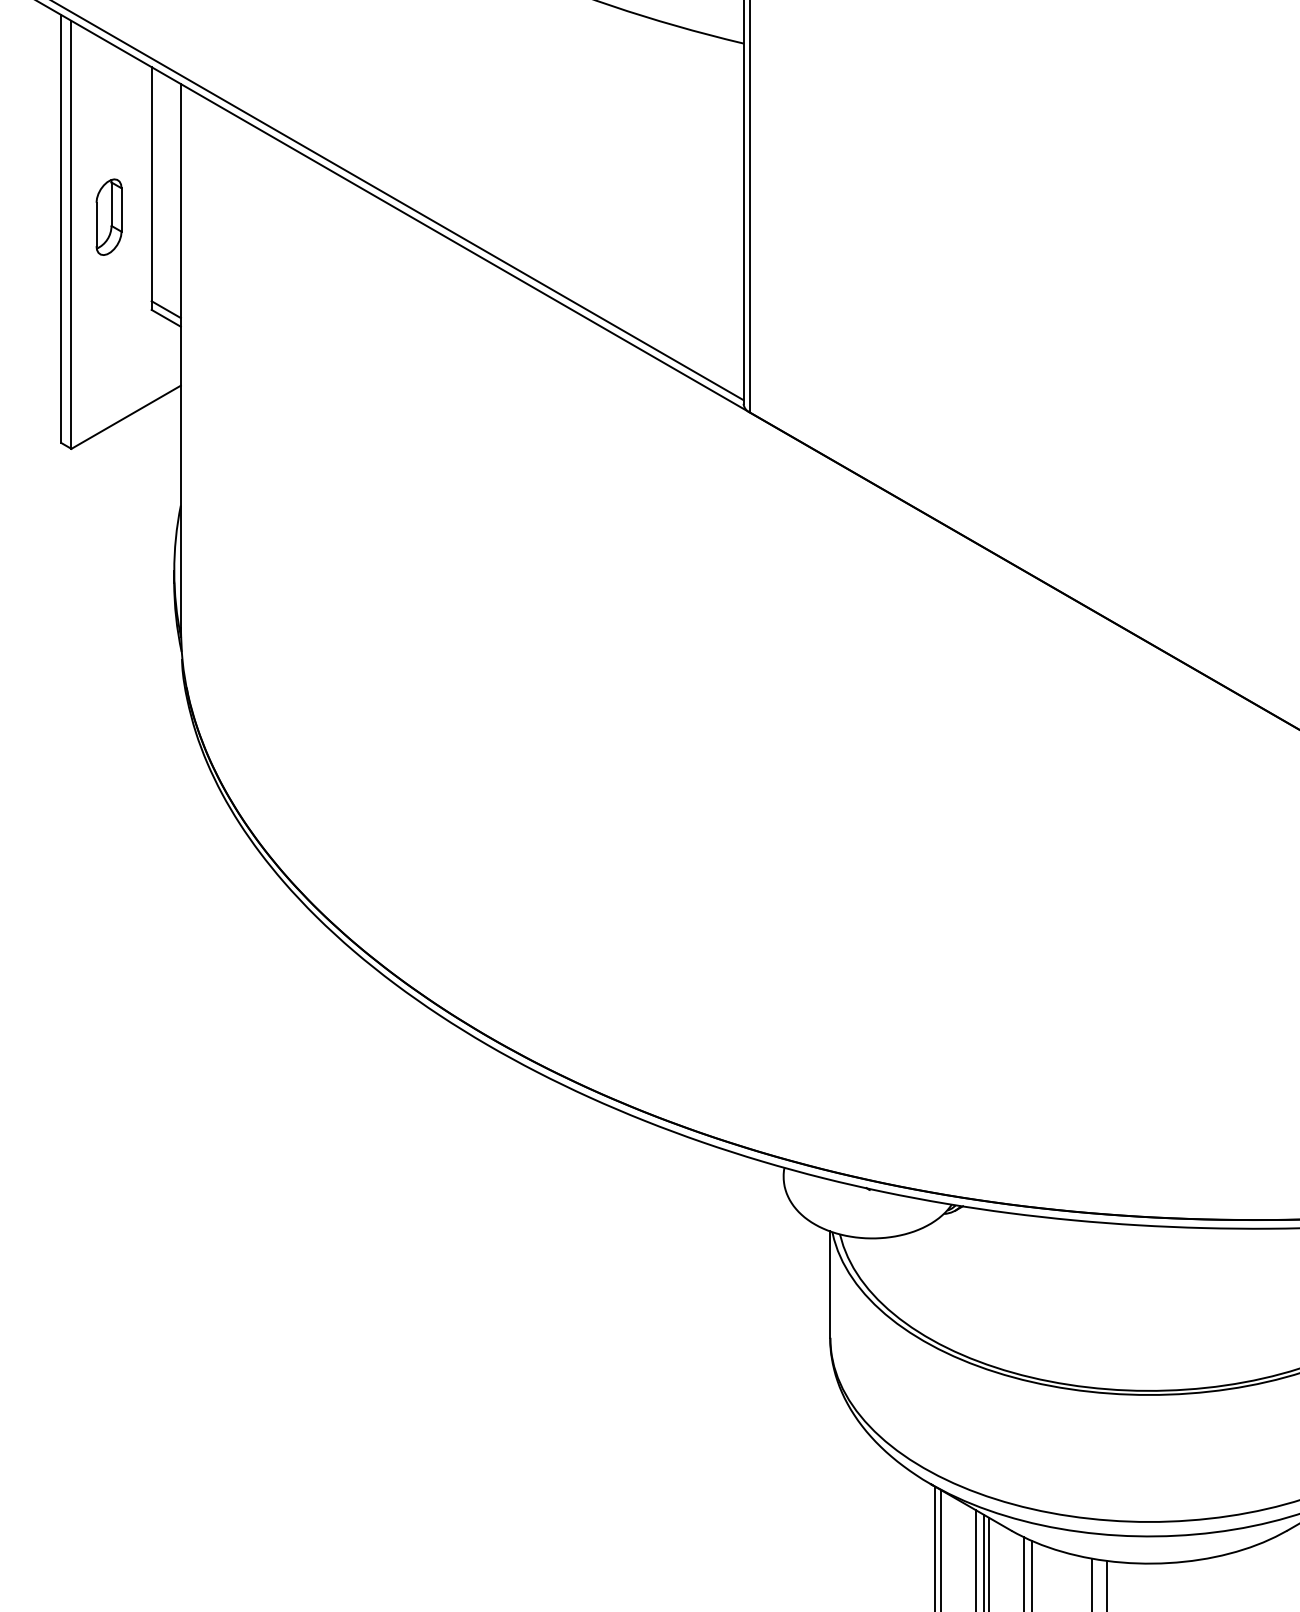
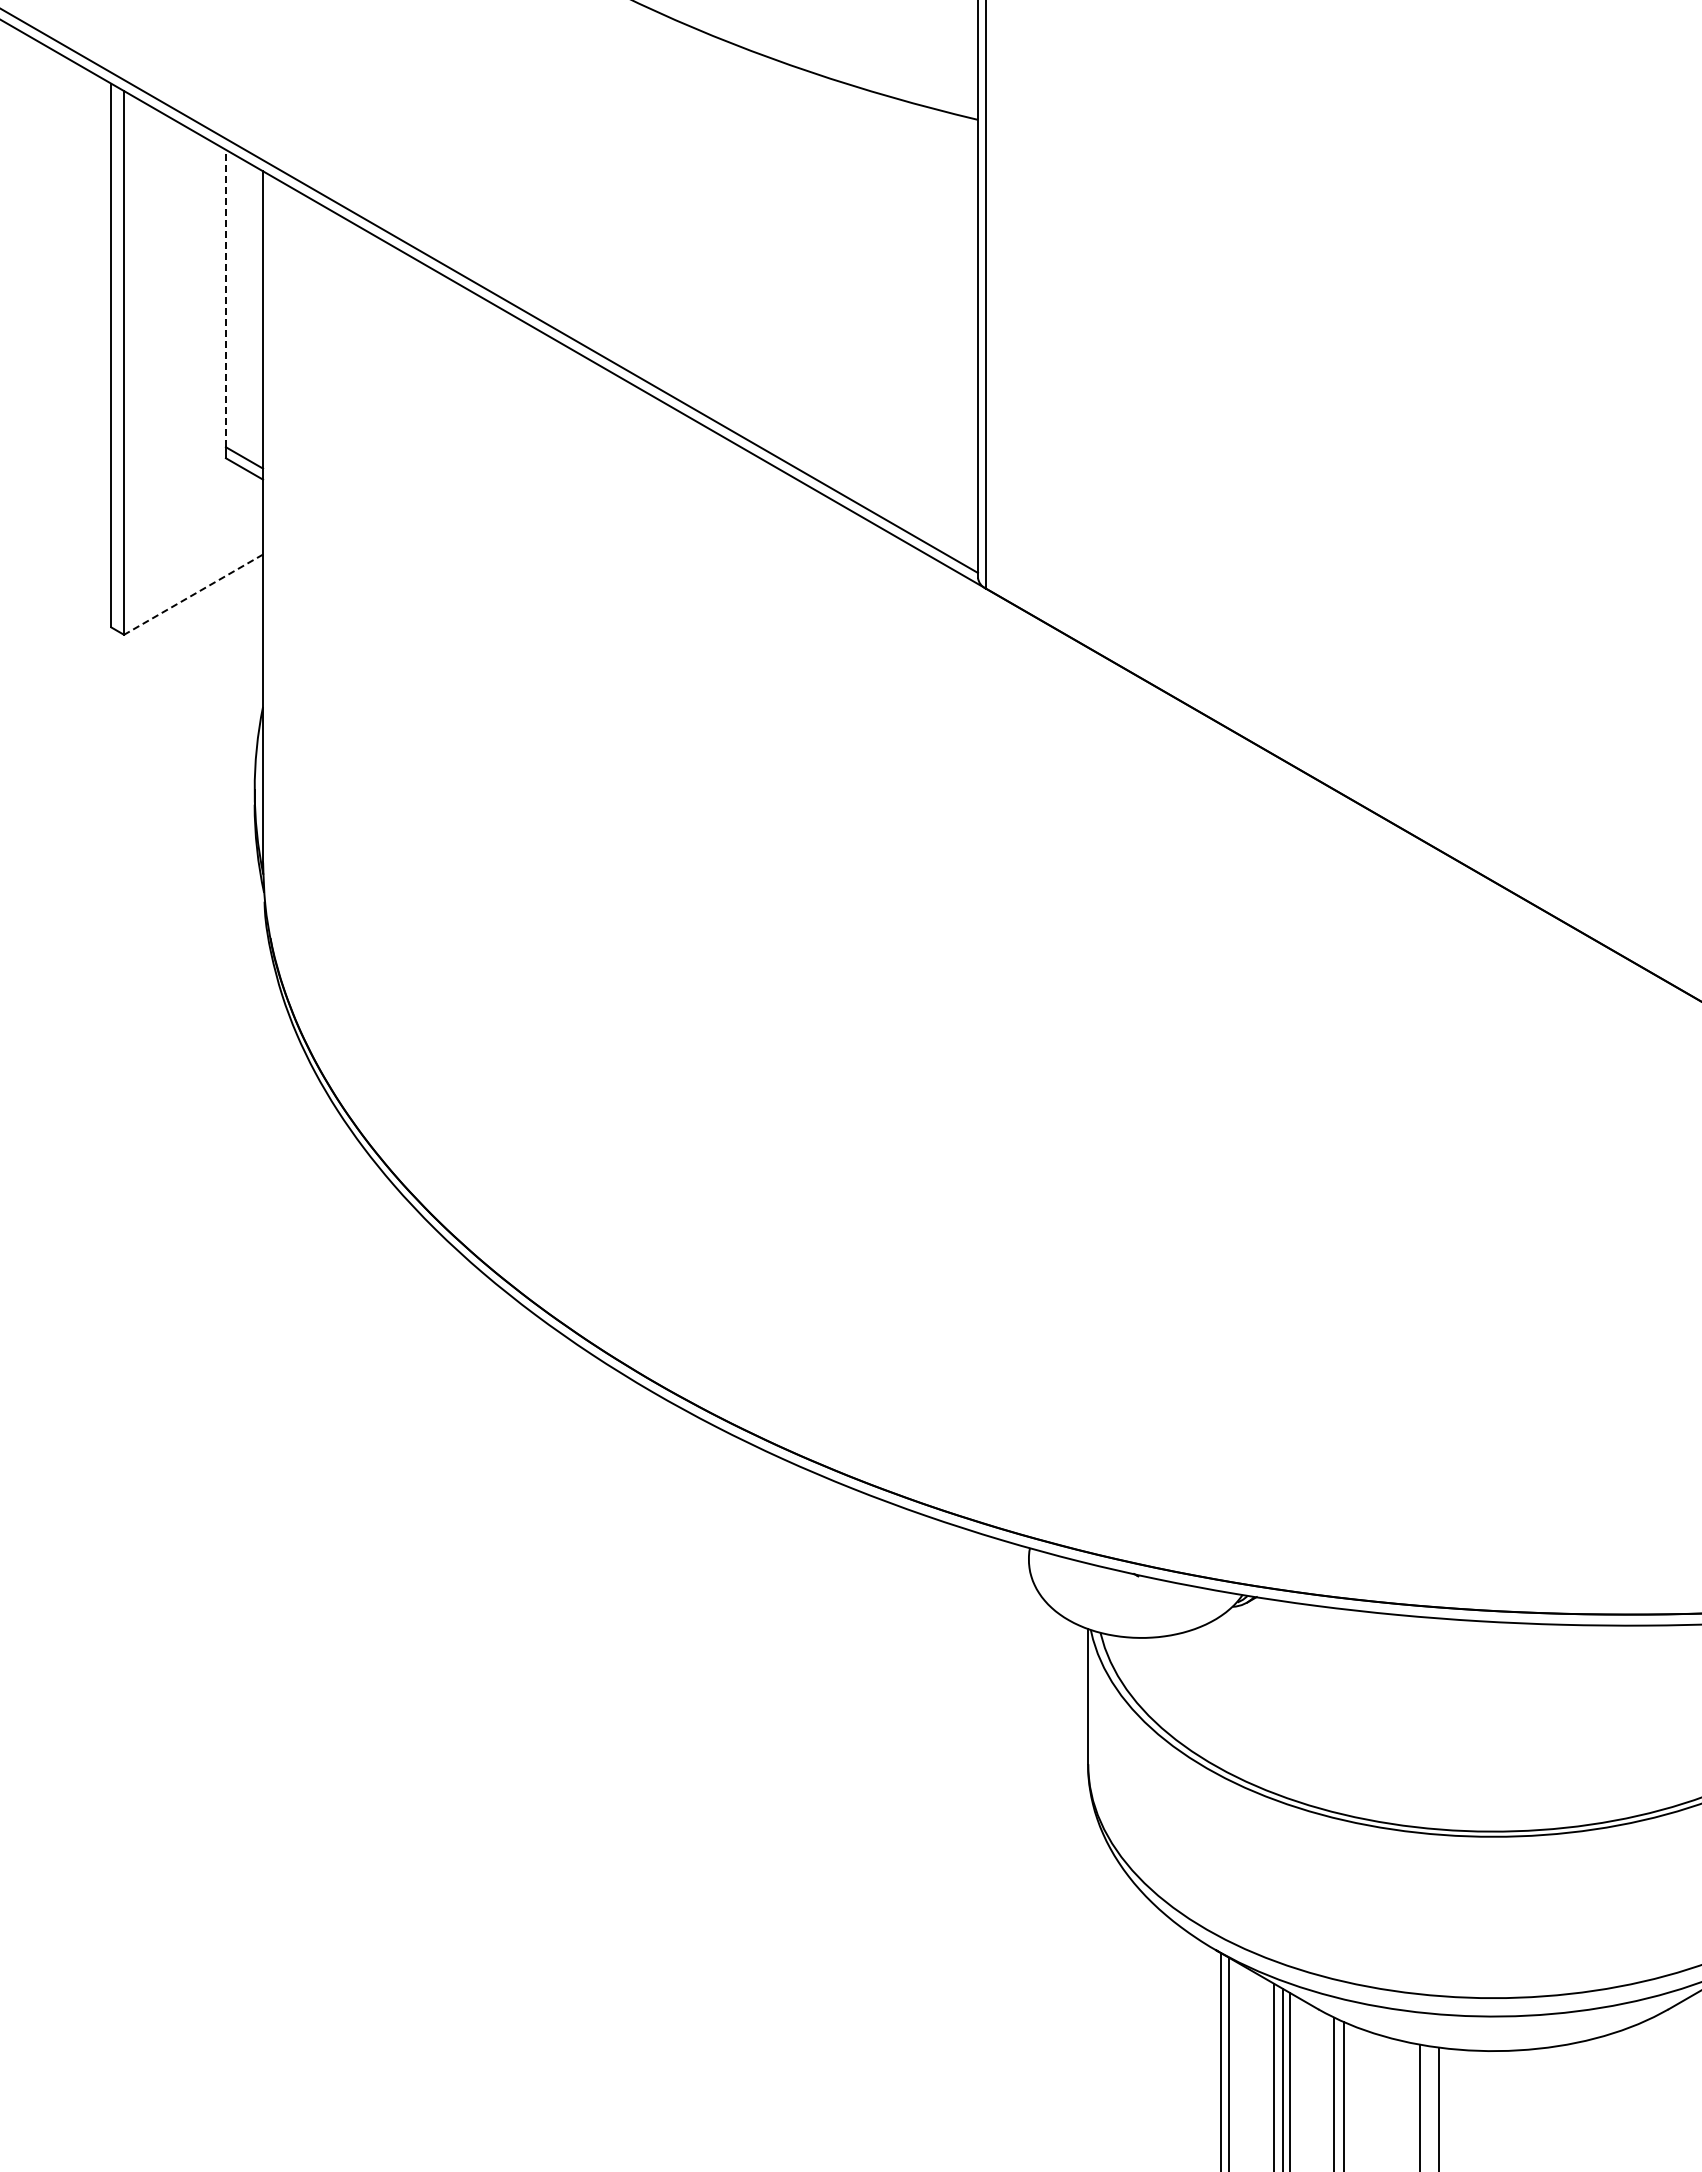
line: (151, 184) -> (225, 298), solid -> dashed
part: (108, 217) -> (171, 340), removed
line: (126, 417) -> (193, 594), solid -> dashed

